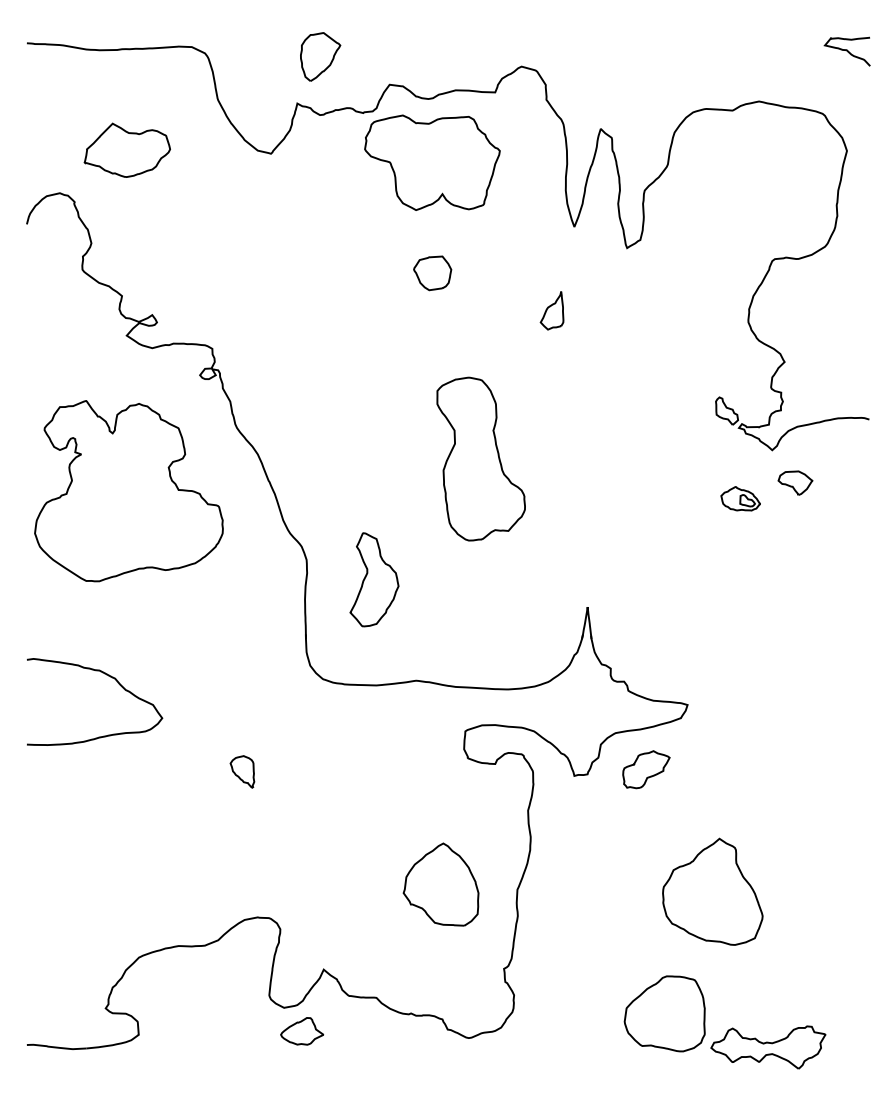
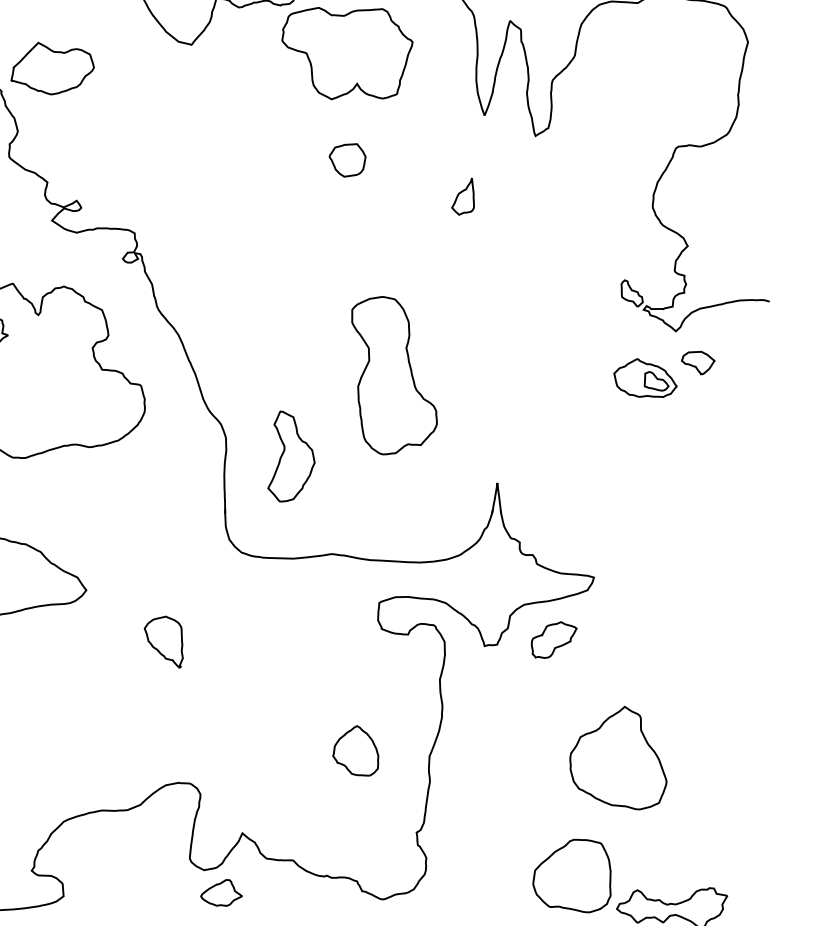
part: (126, 149) -> (51, 67), moved
part: (480, 458) -> (393, 375), moved
part: (740, 498) -> (645, 377), size x1.67
part: (242, 771) -> (163, 641), size x1.67
part: (440, 883) -> (355, 750), size x0.62

